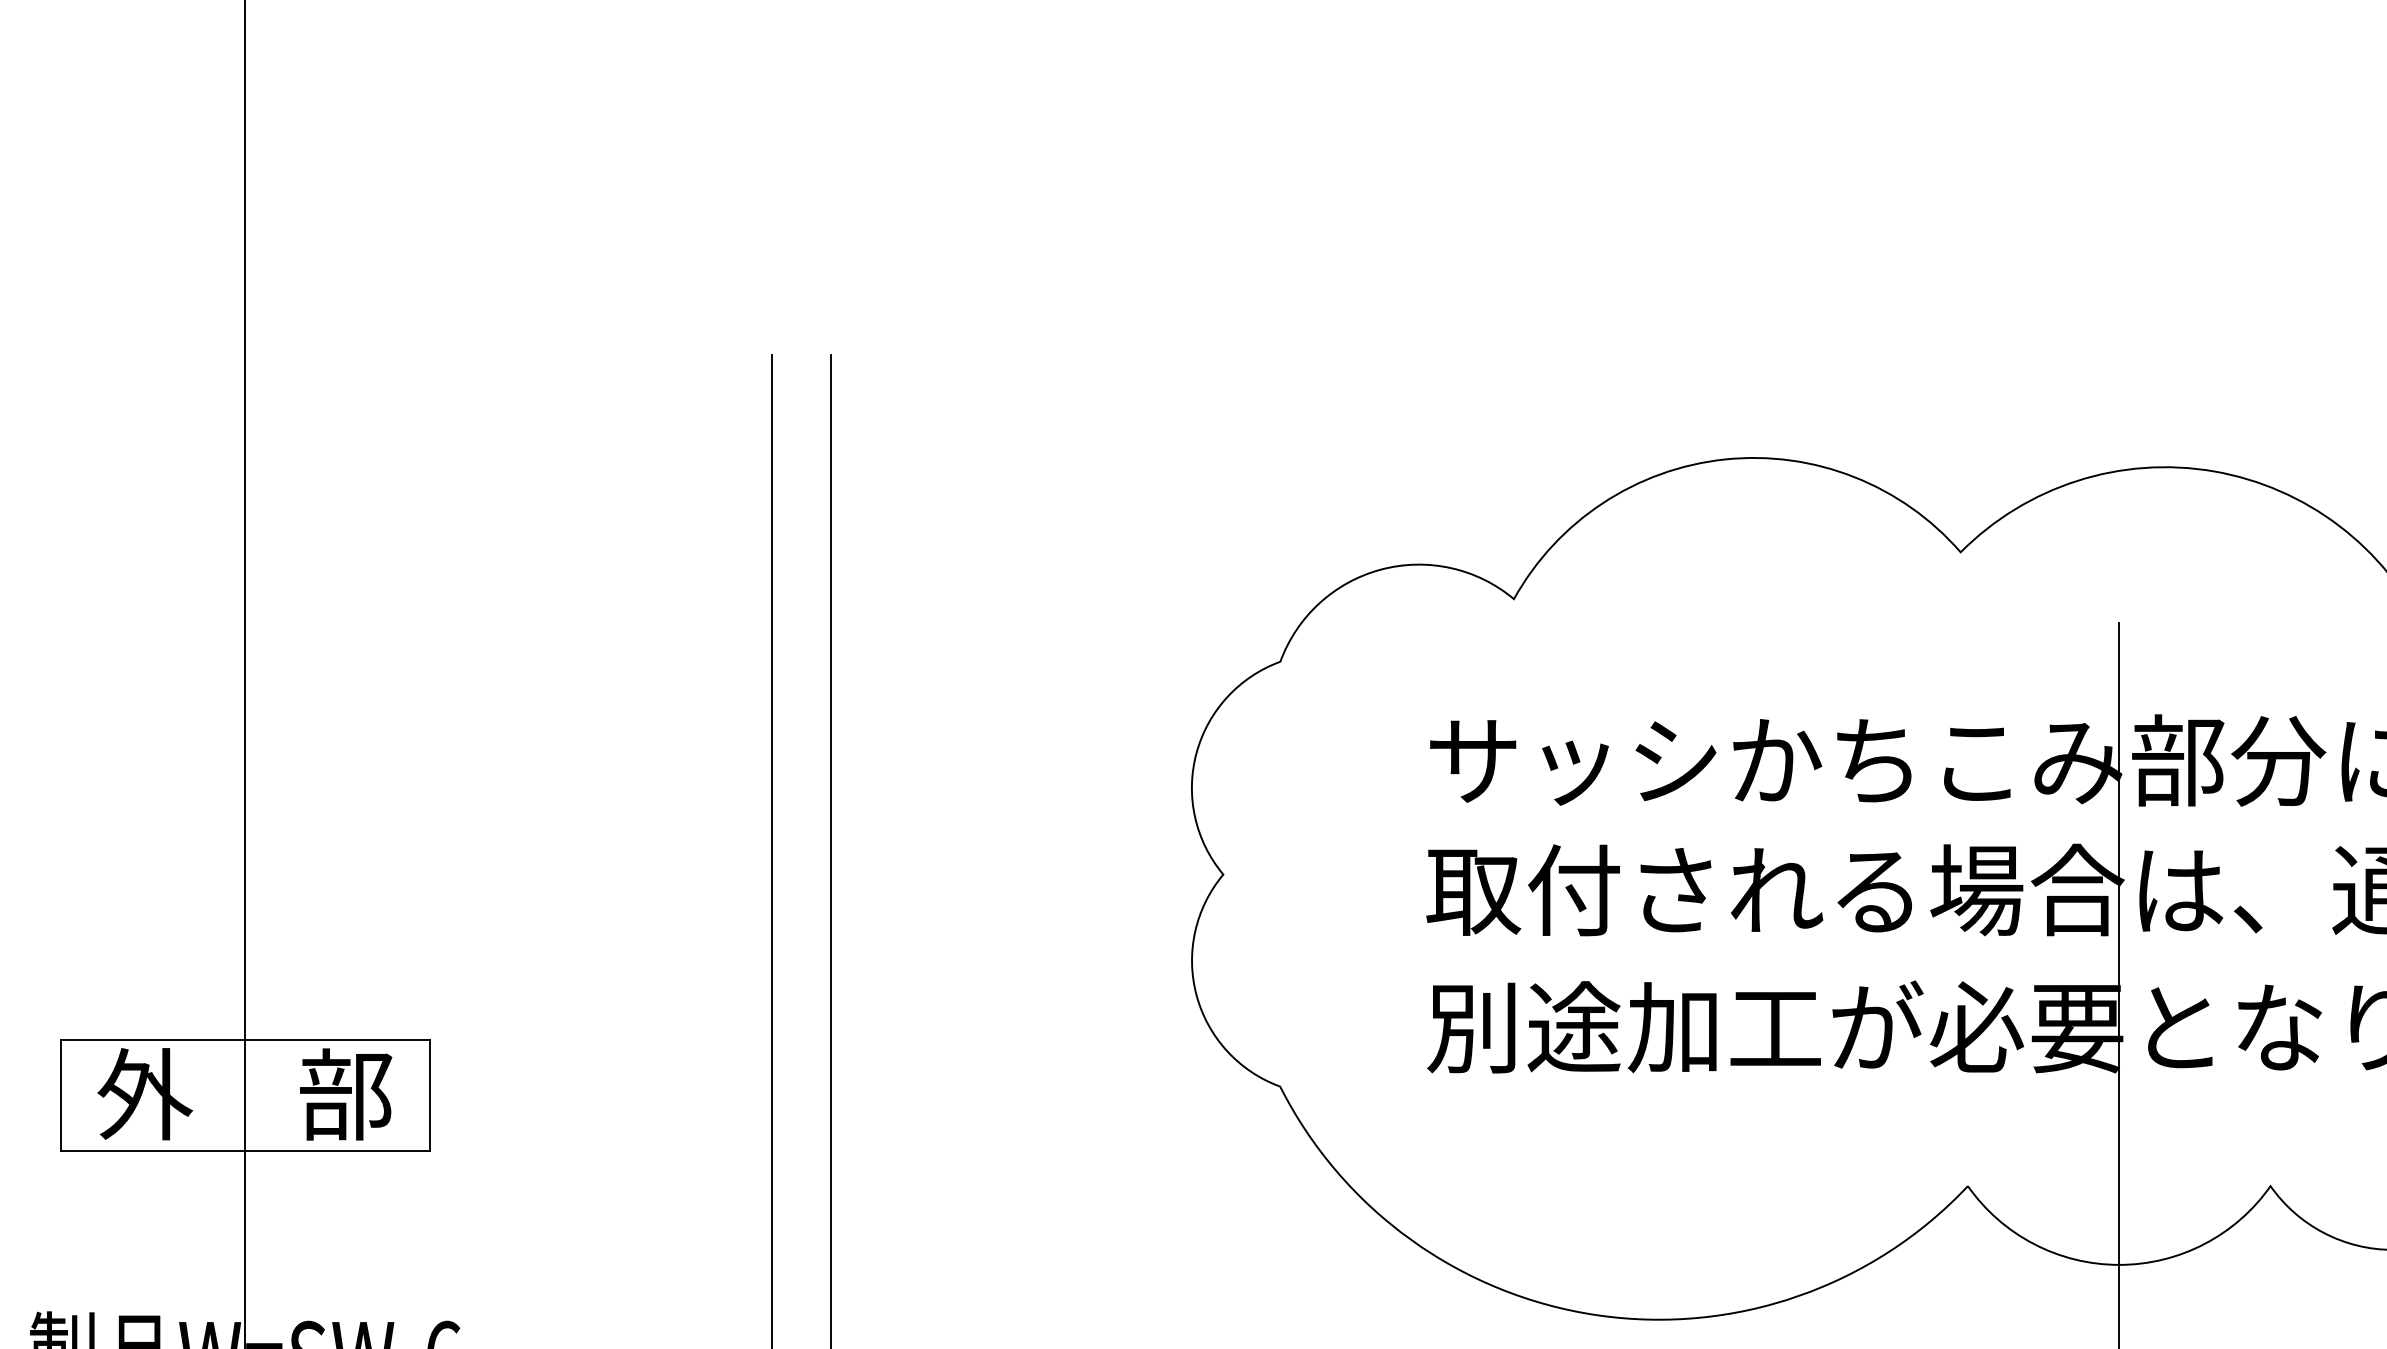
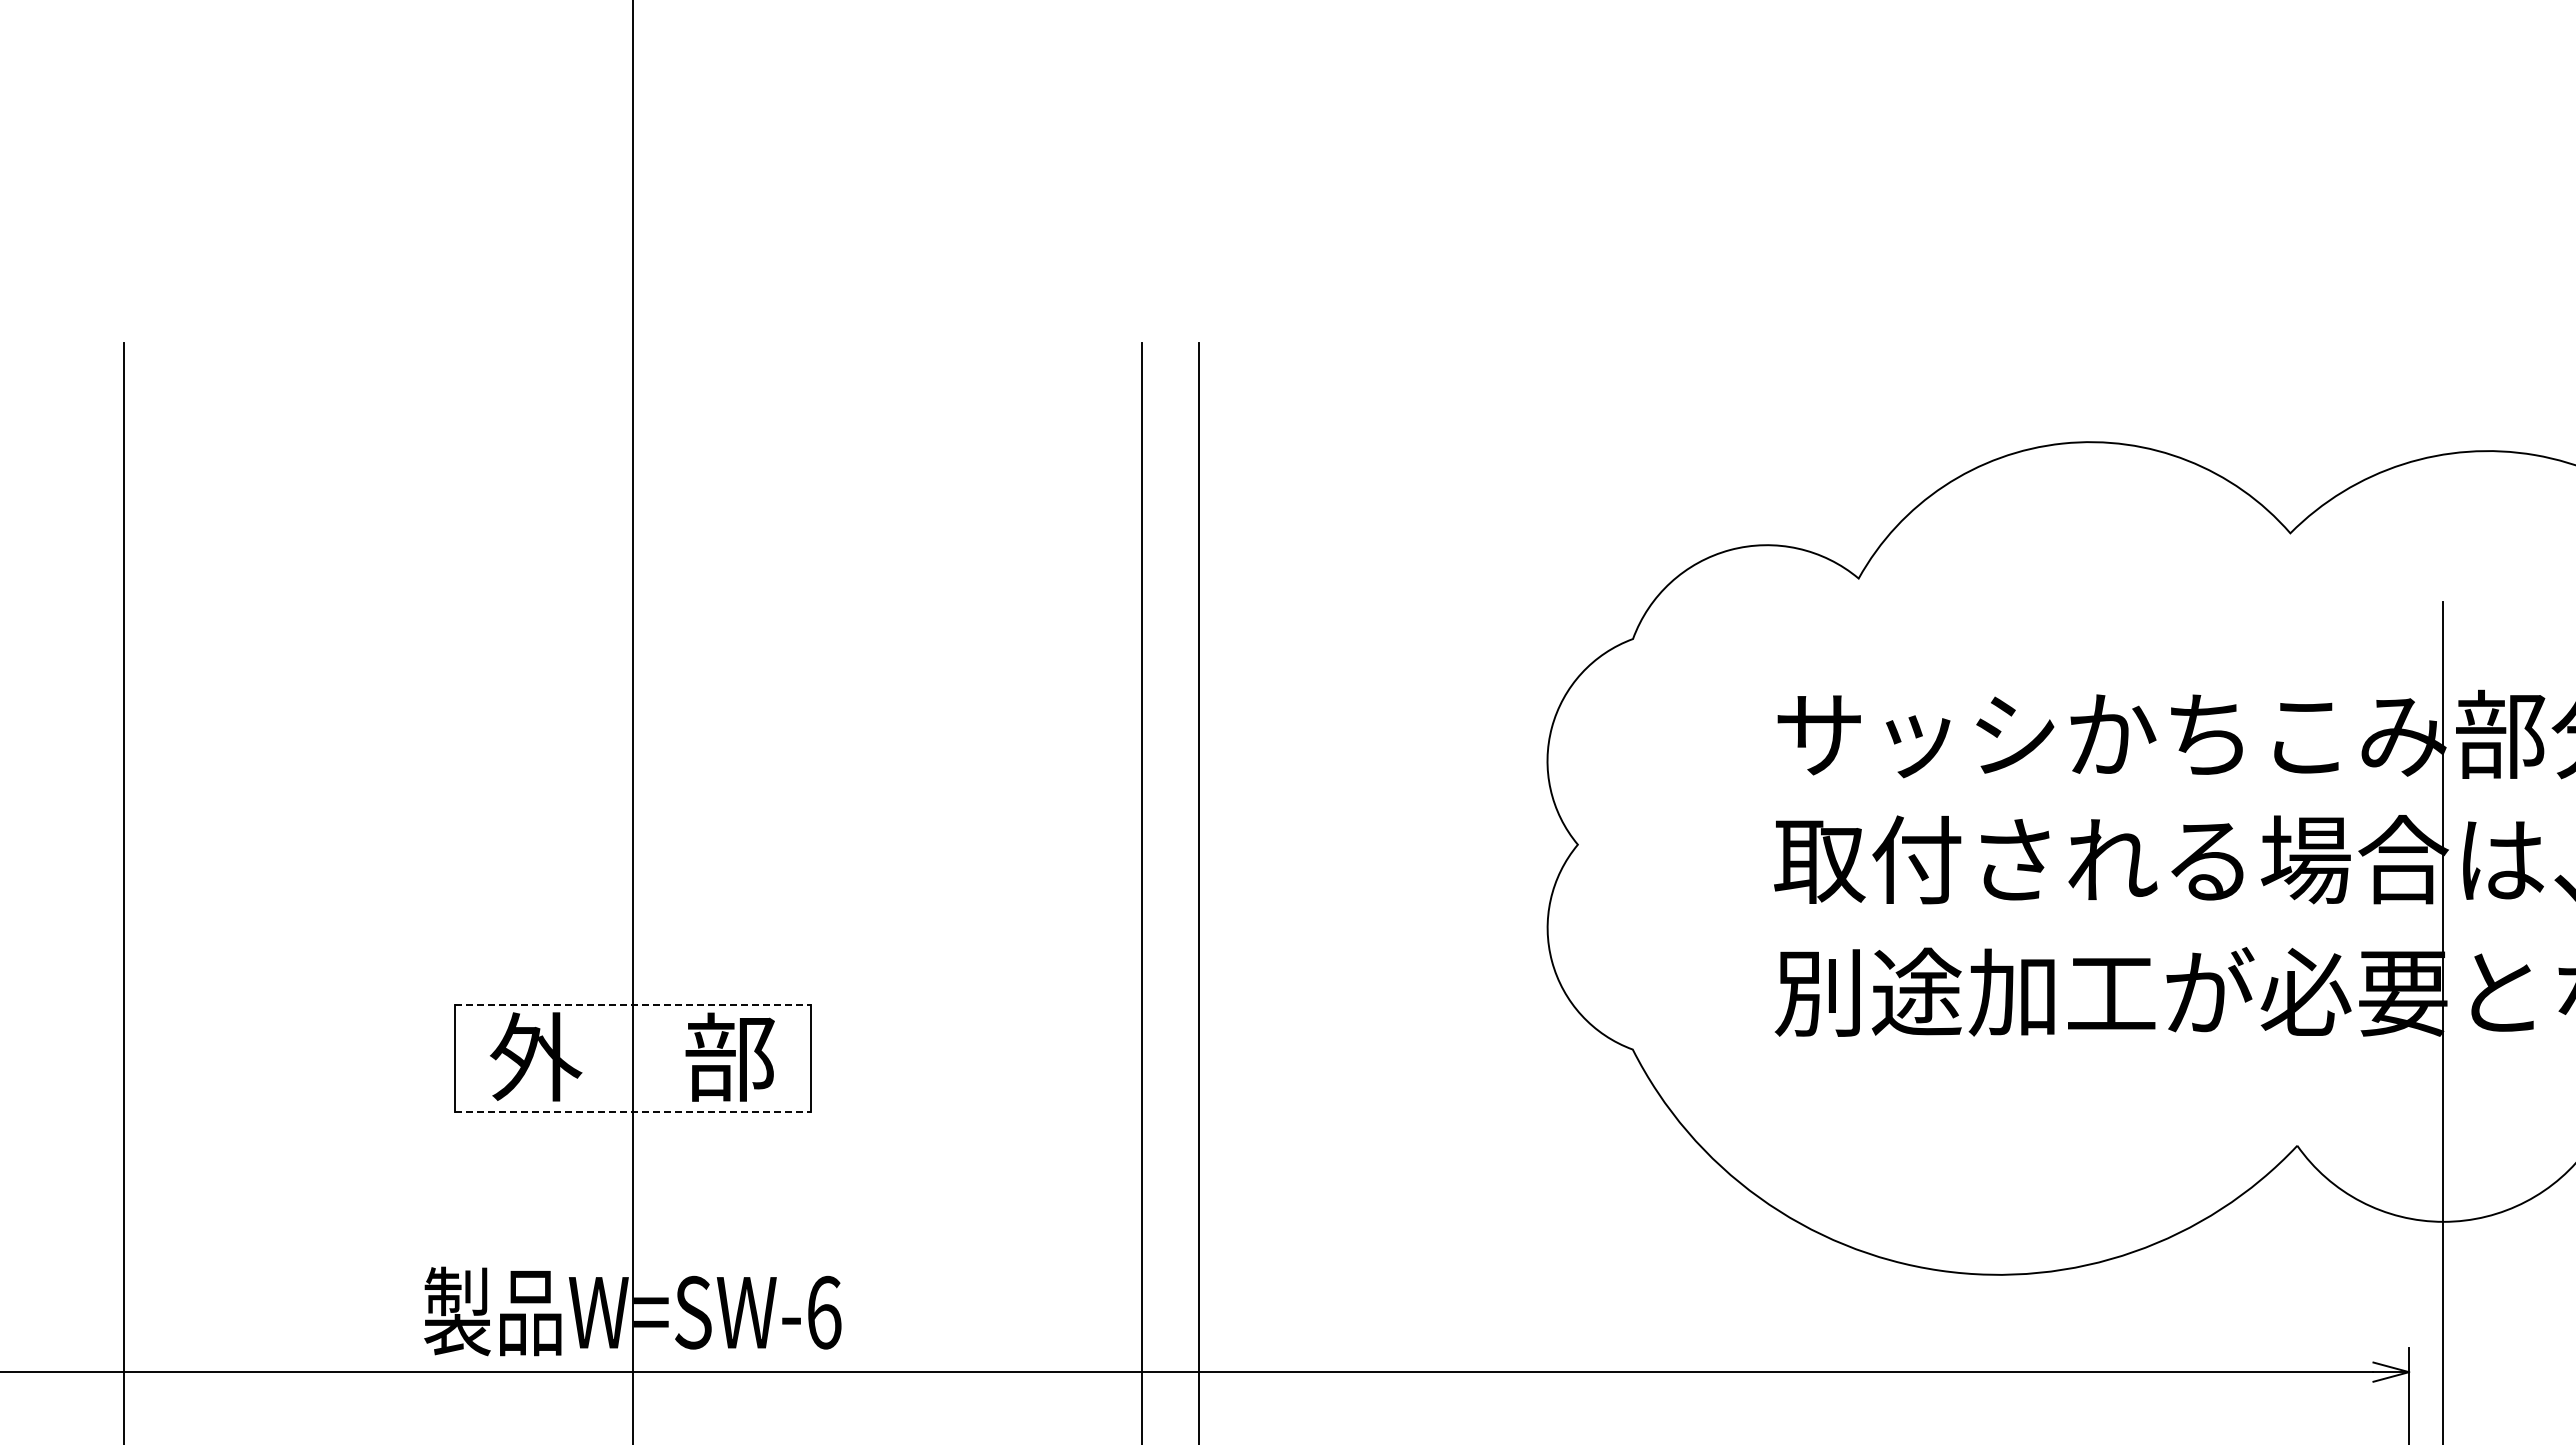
line: (245, 1039) -> (633, 1004), solid -> dashed
line: (245, 1150) -> (633, 1111), solid -> dashed

